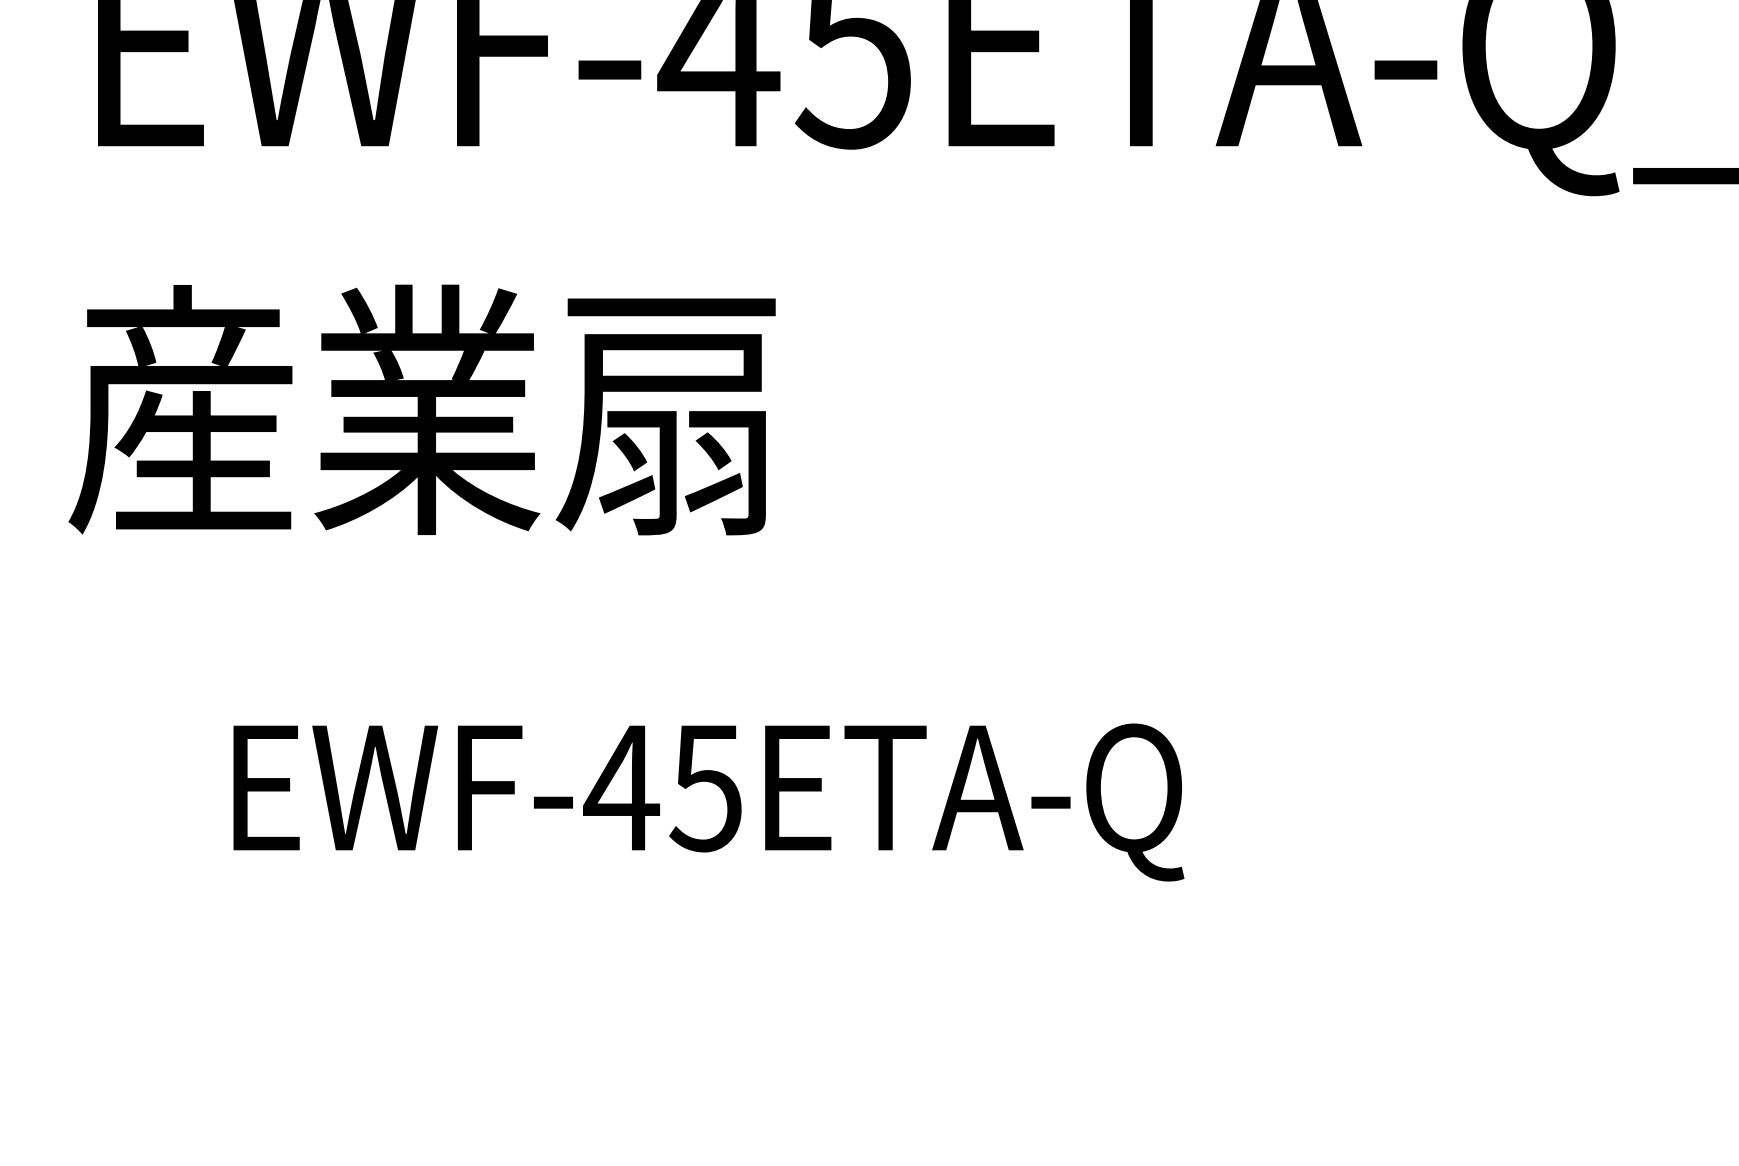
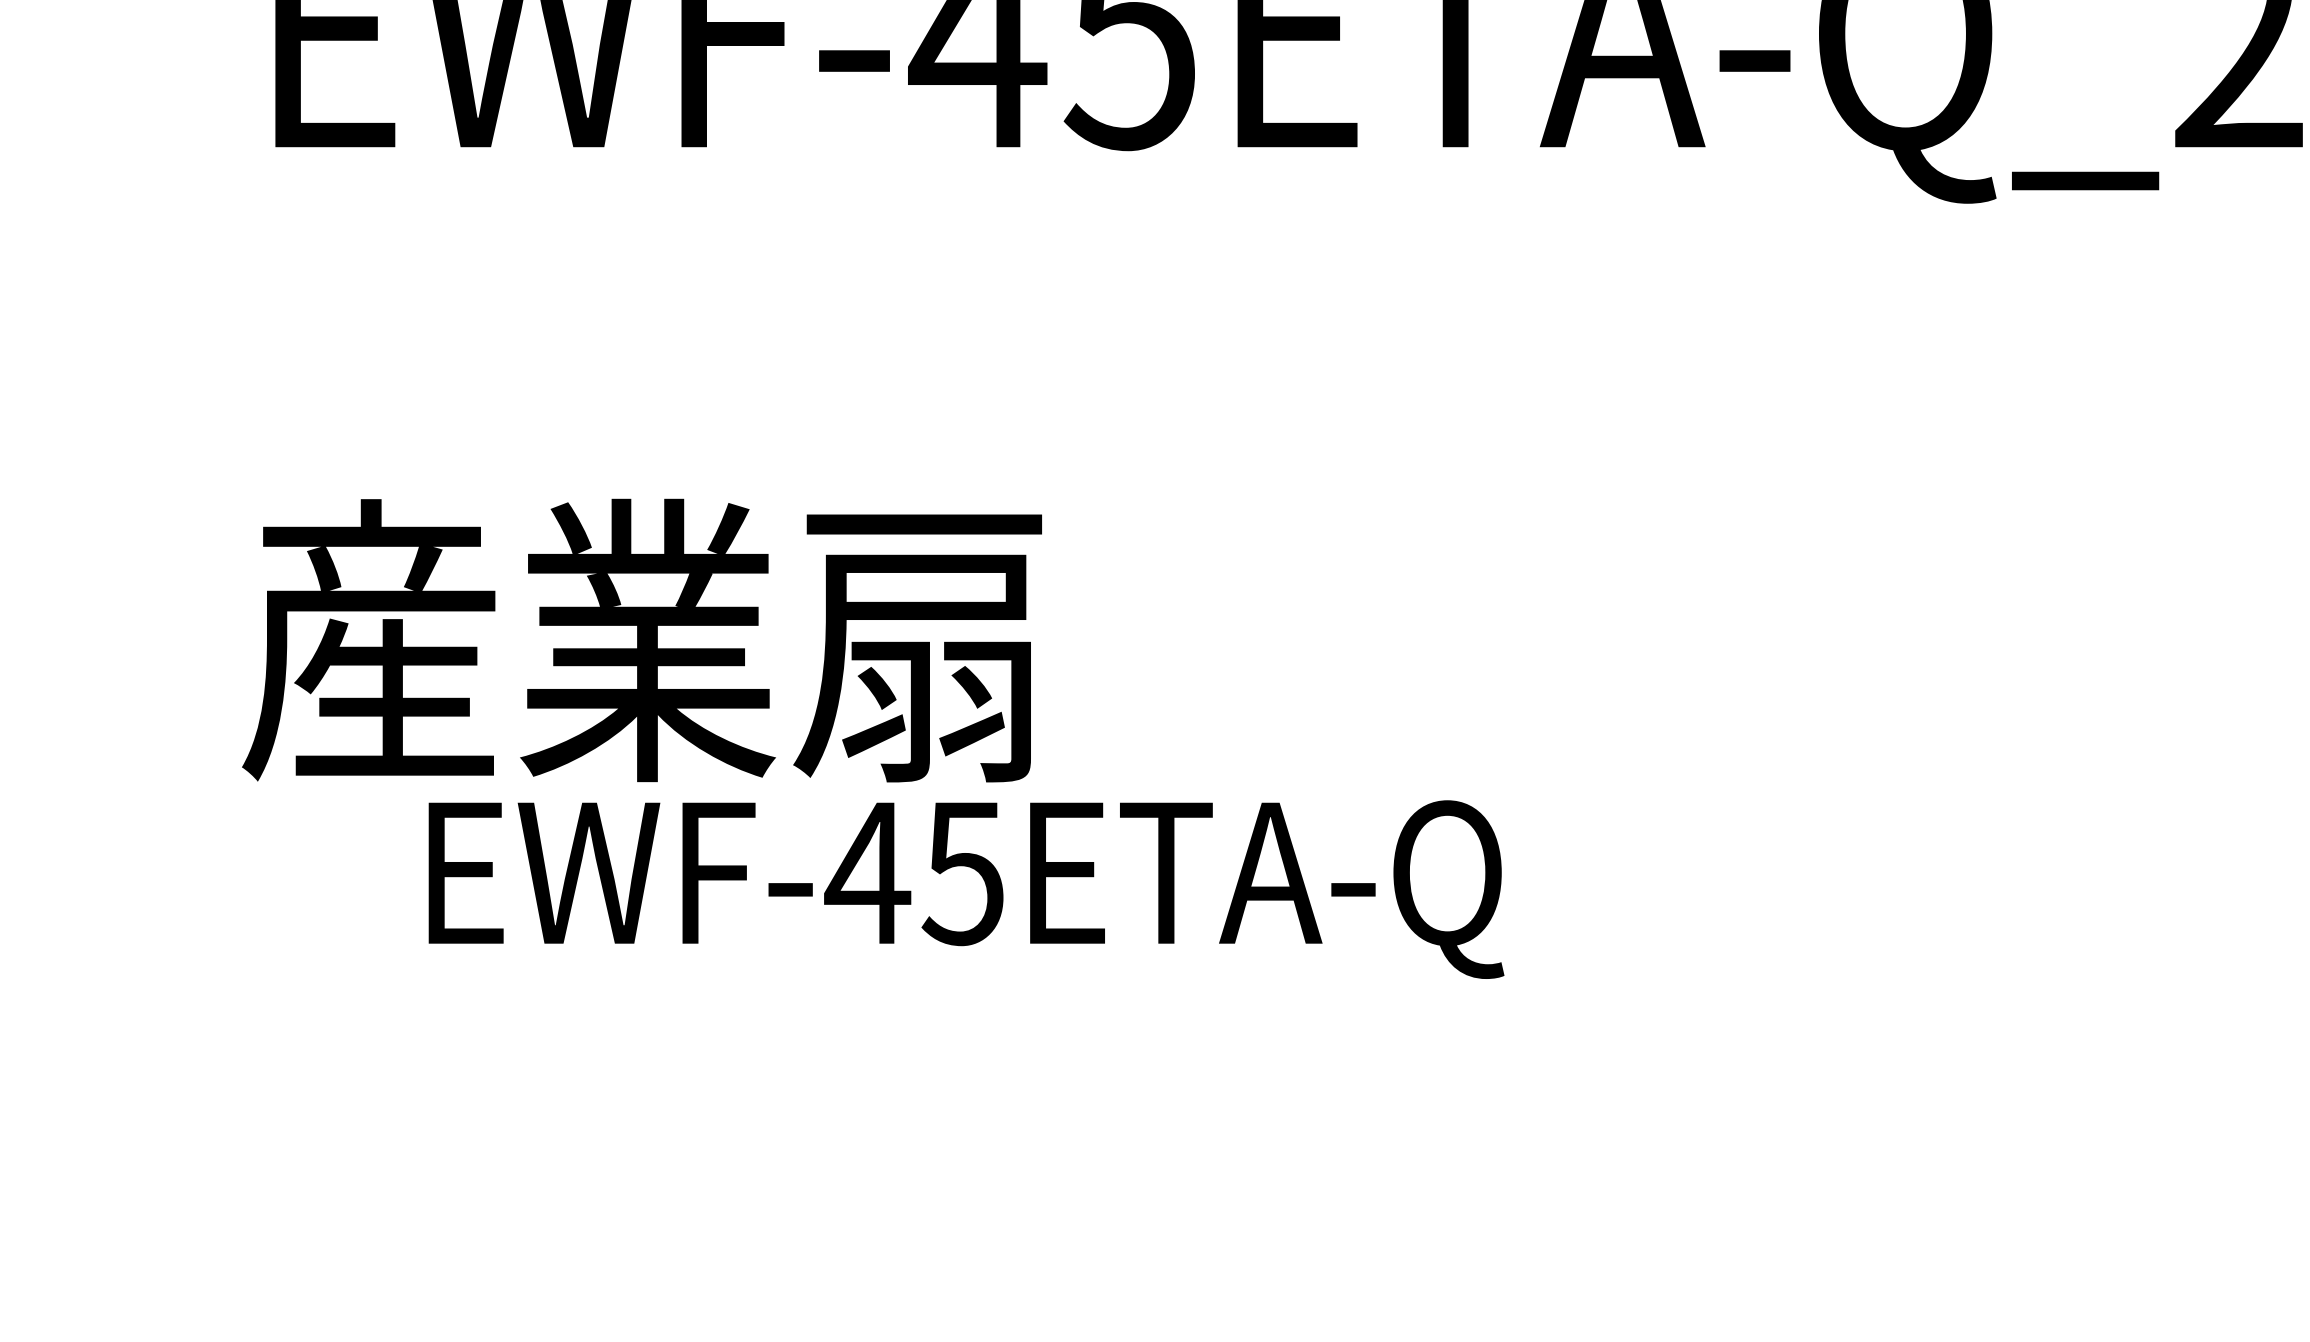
text: (421, 409) -> (641, 640), moved

